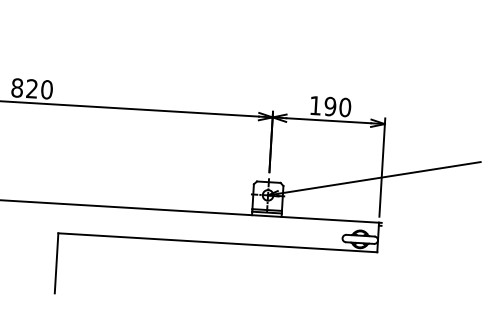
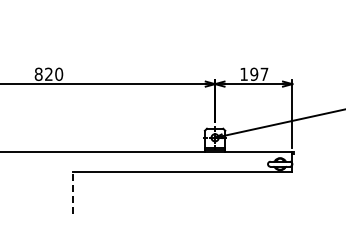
text: (345, 106) -> (264, 73), 190 -> 197
line: (56, 263) -> (72, 193), solid -> dashed

